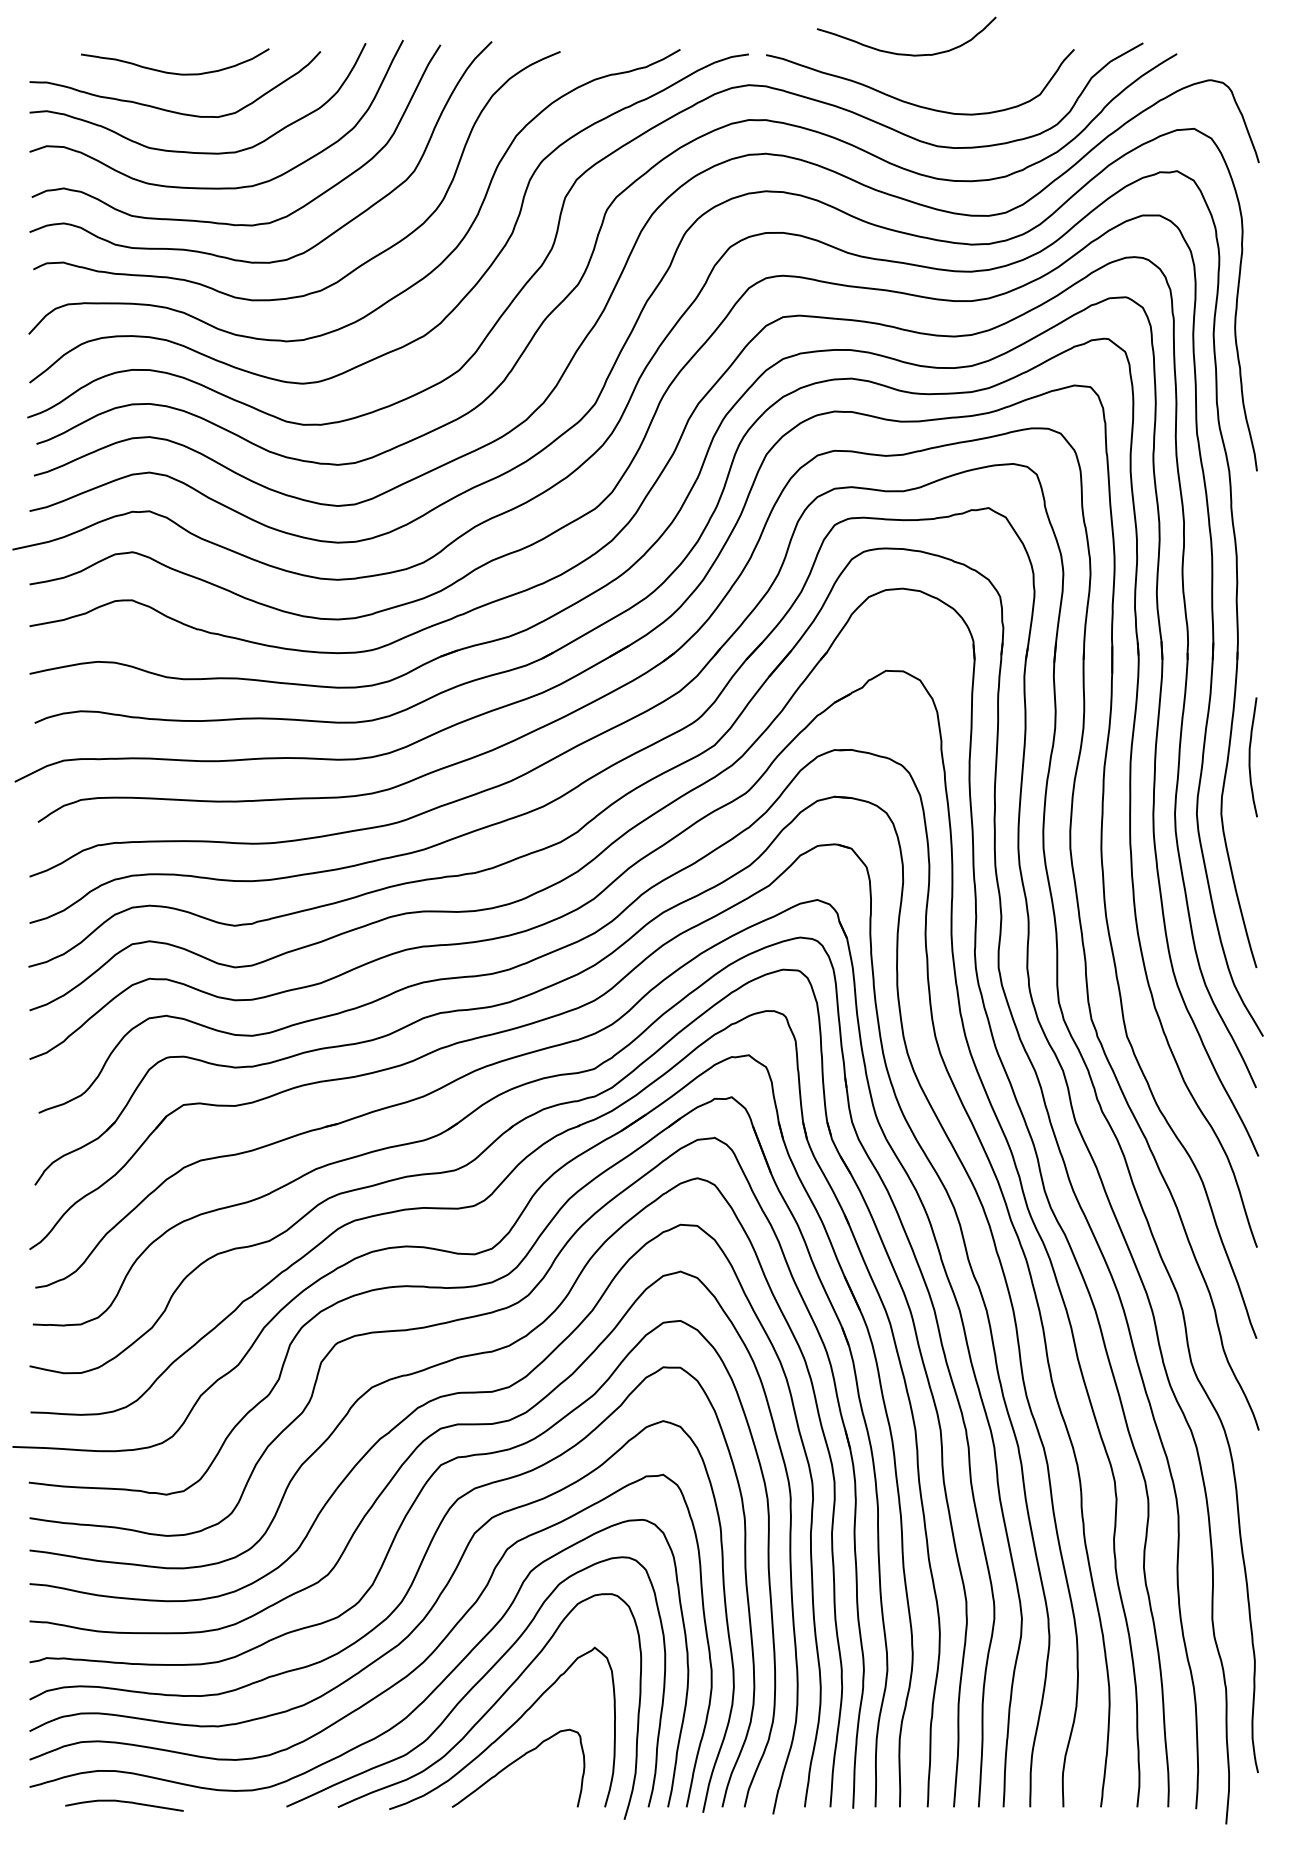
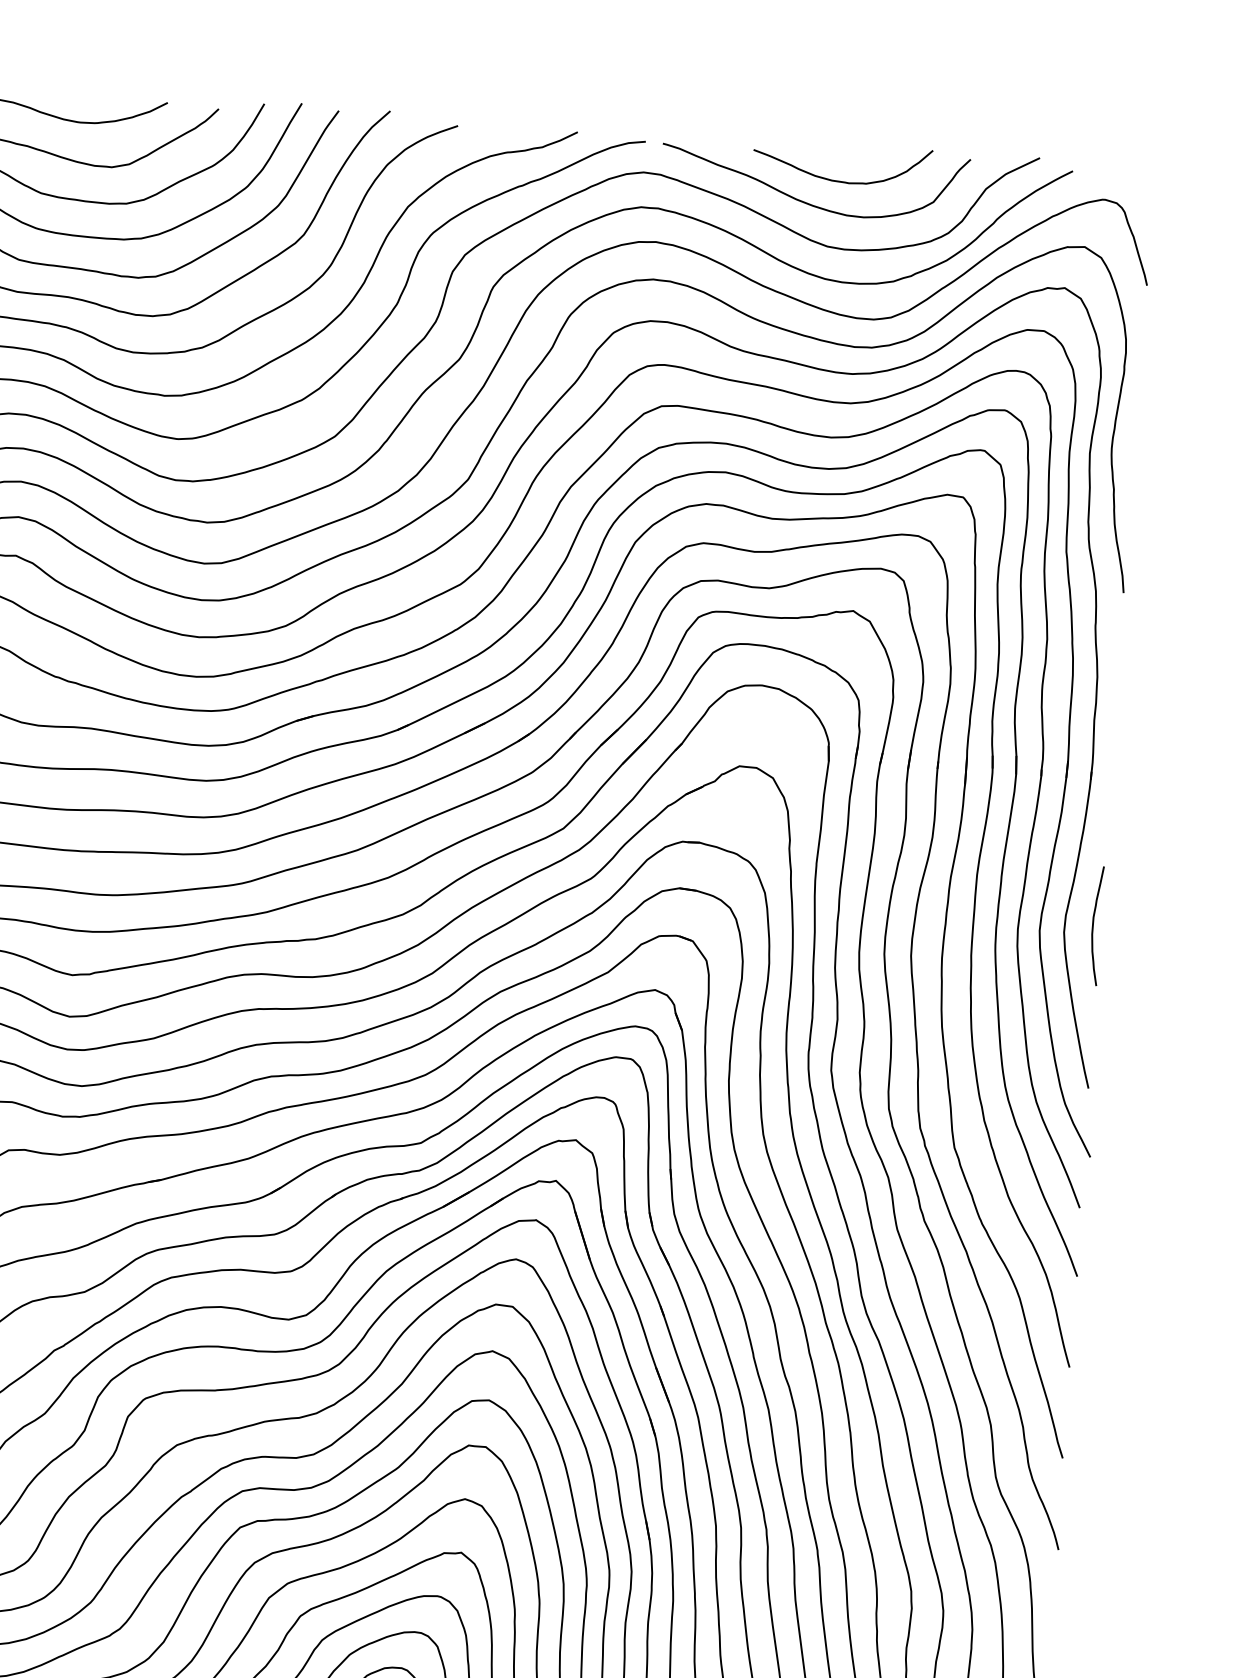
curve: (905, 53) -> (840, 180), moved
curve: (1250, 757) -> (1093, 926), moved

